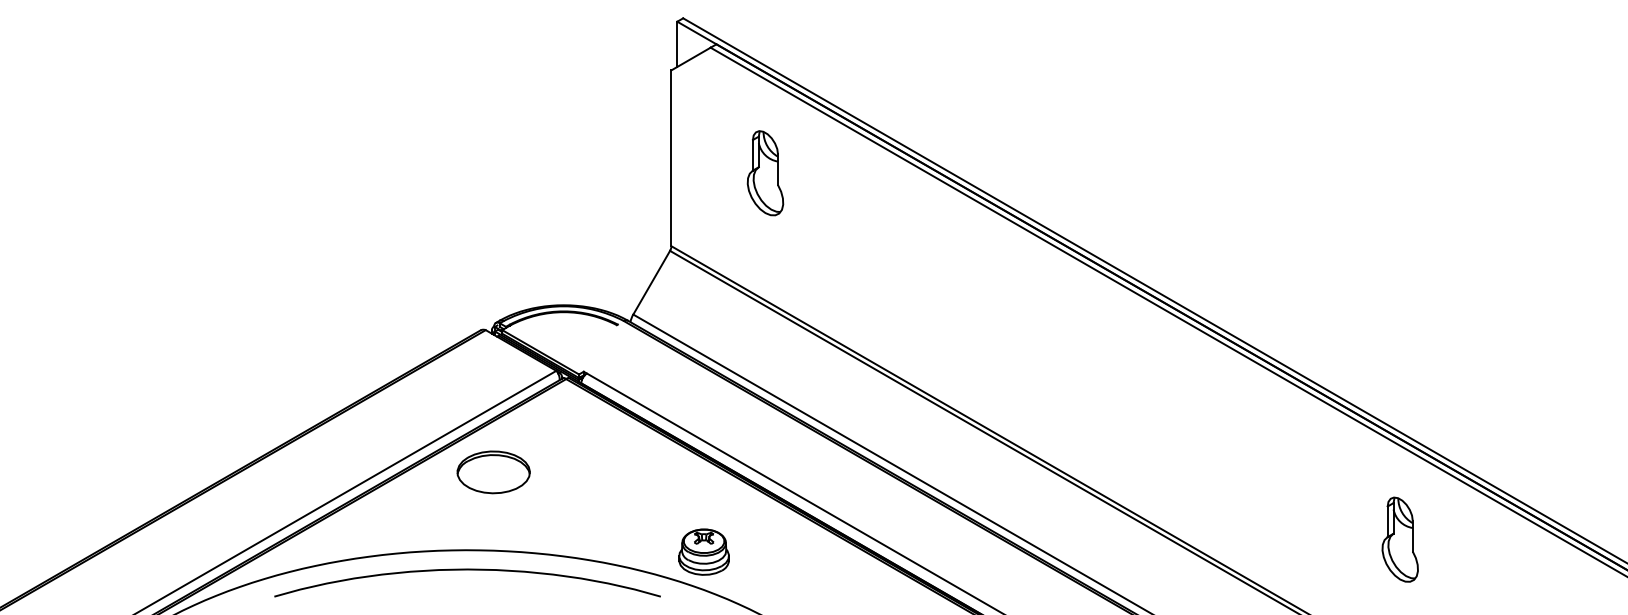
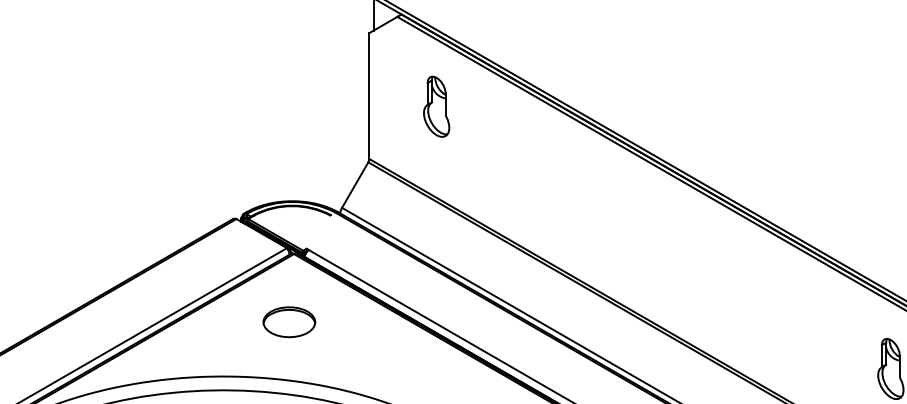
part: (493, 472) -> (289, 322), moved
part: (703, 551) -> (392, 377), removed

